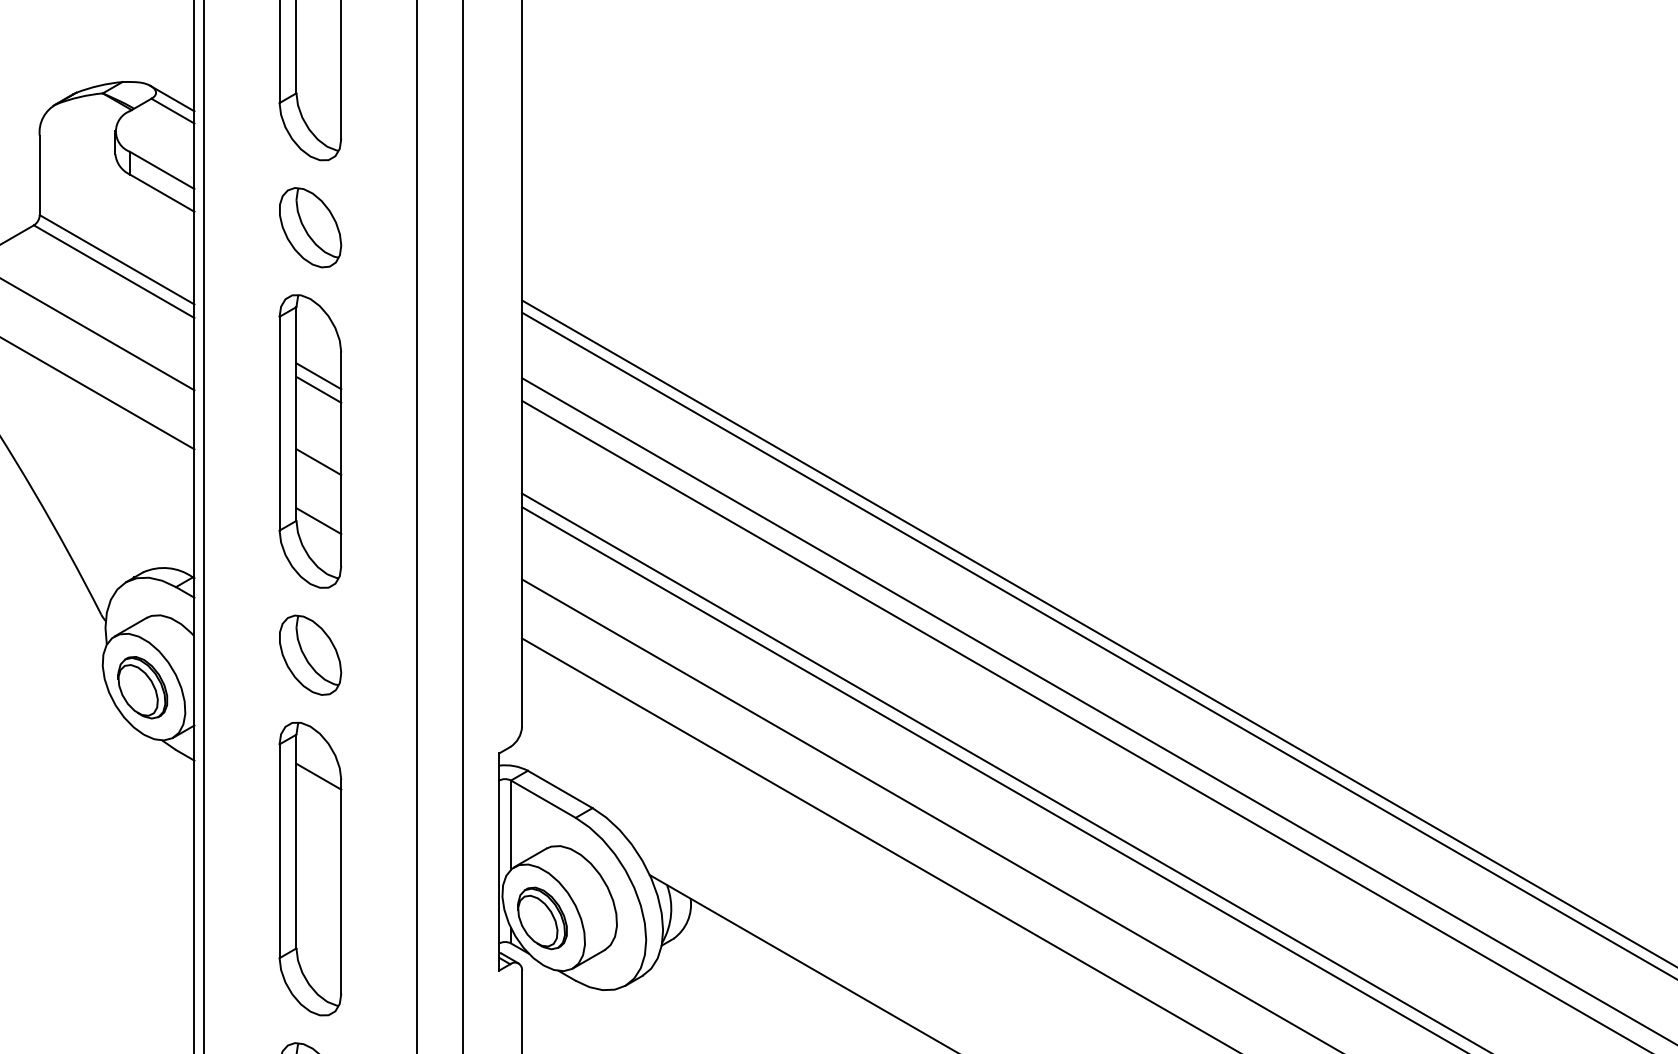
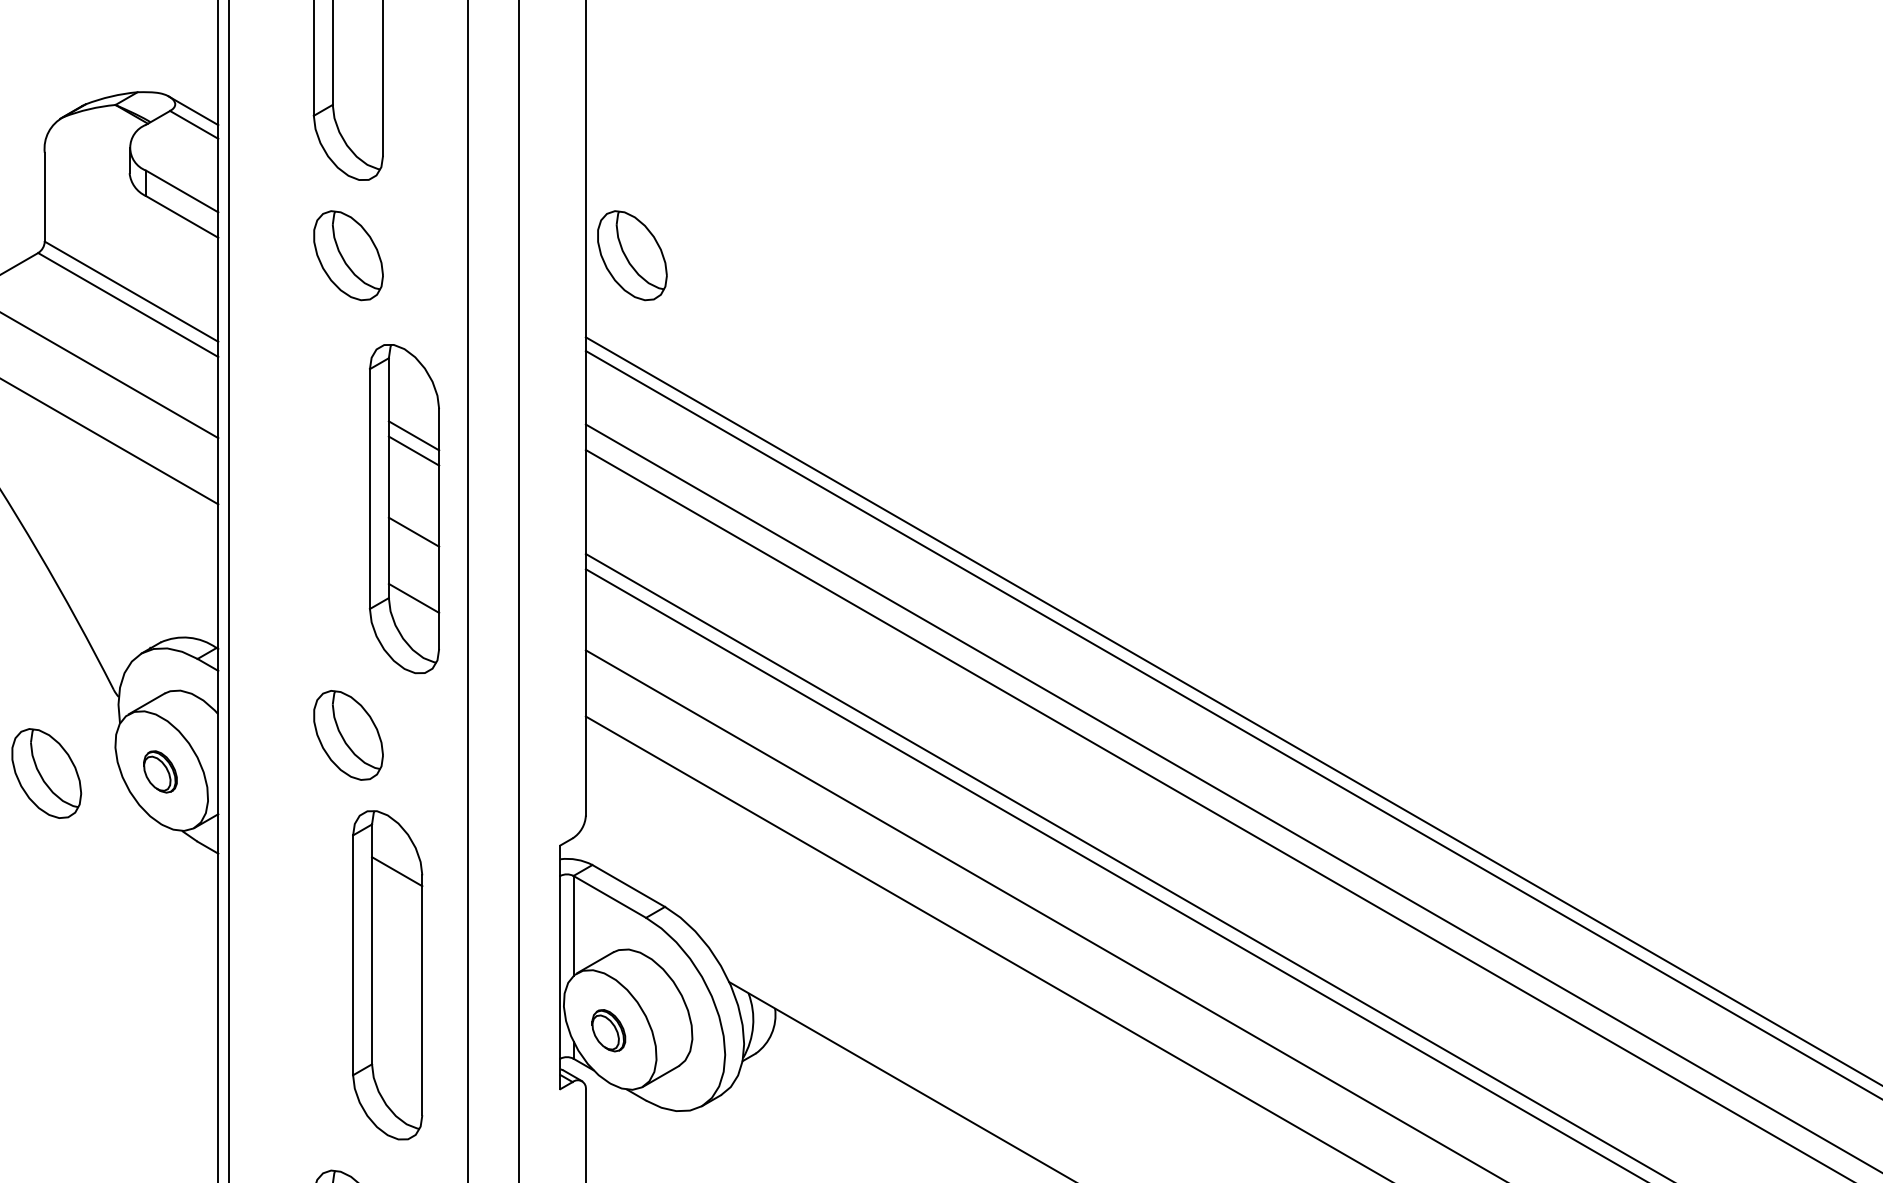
part: (563, 227) -> (632, 255), added
part: (310, 441) -> (404, 509), moved
part: (142, 687) -> (160, 771), size x0.6
part: (41, 688) -> (46, 772), added
part: (310, 868) -> (387, 974), moved
part: (542, 918) -> (608, 1030), size x0.6

